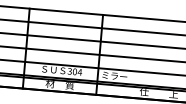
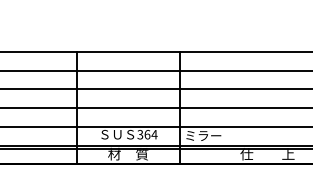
text: (74, 71) -> (147, 134), 304 -> 364

